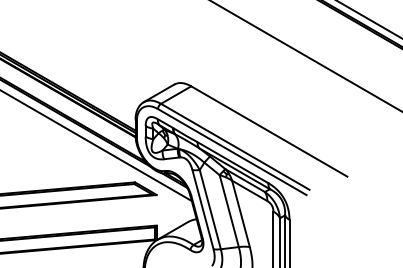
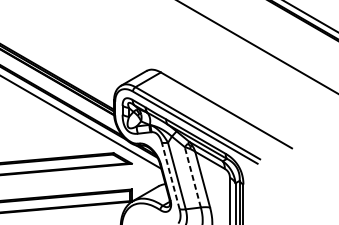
line: (202, 209) -> (170, 175), solid -> dashed
line: (229, 210) -> (193, 176), solid -> dashed

